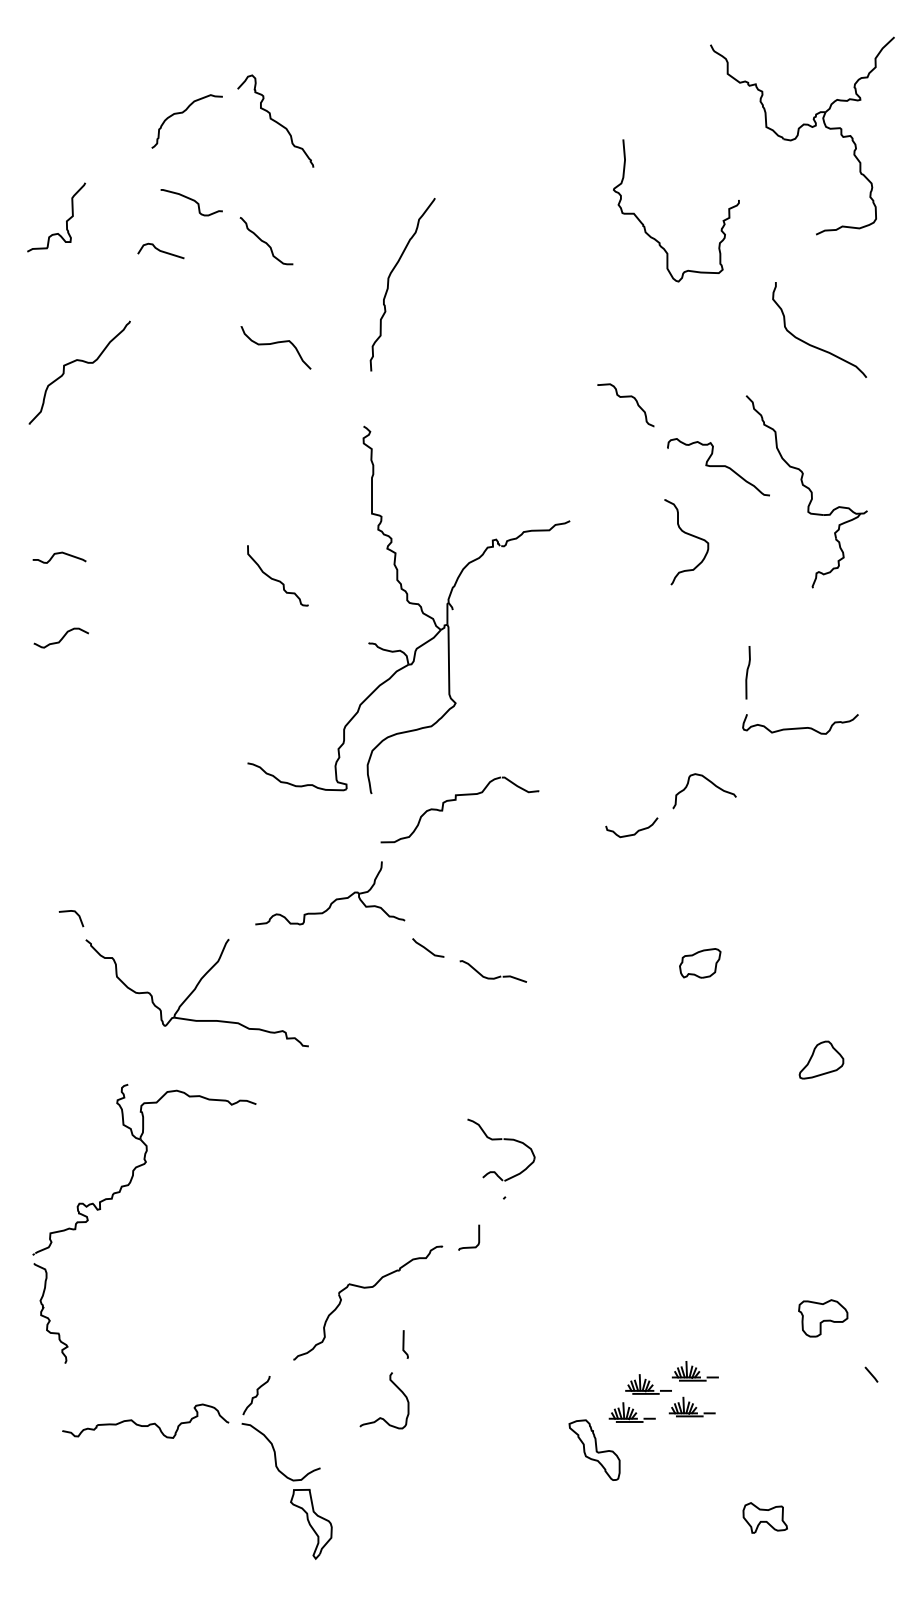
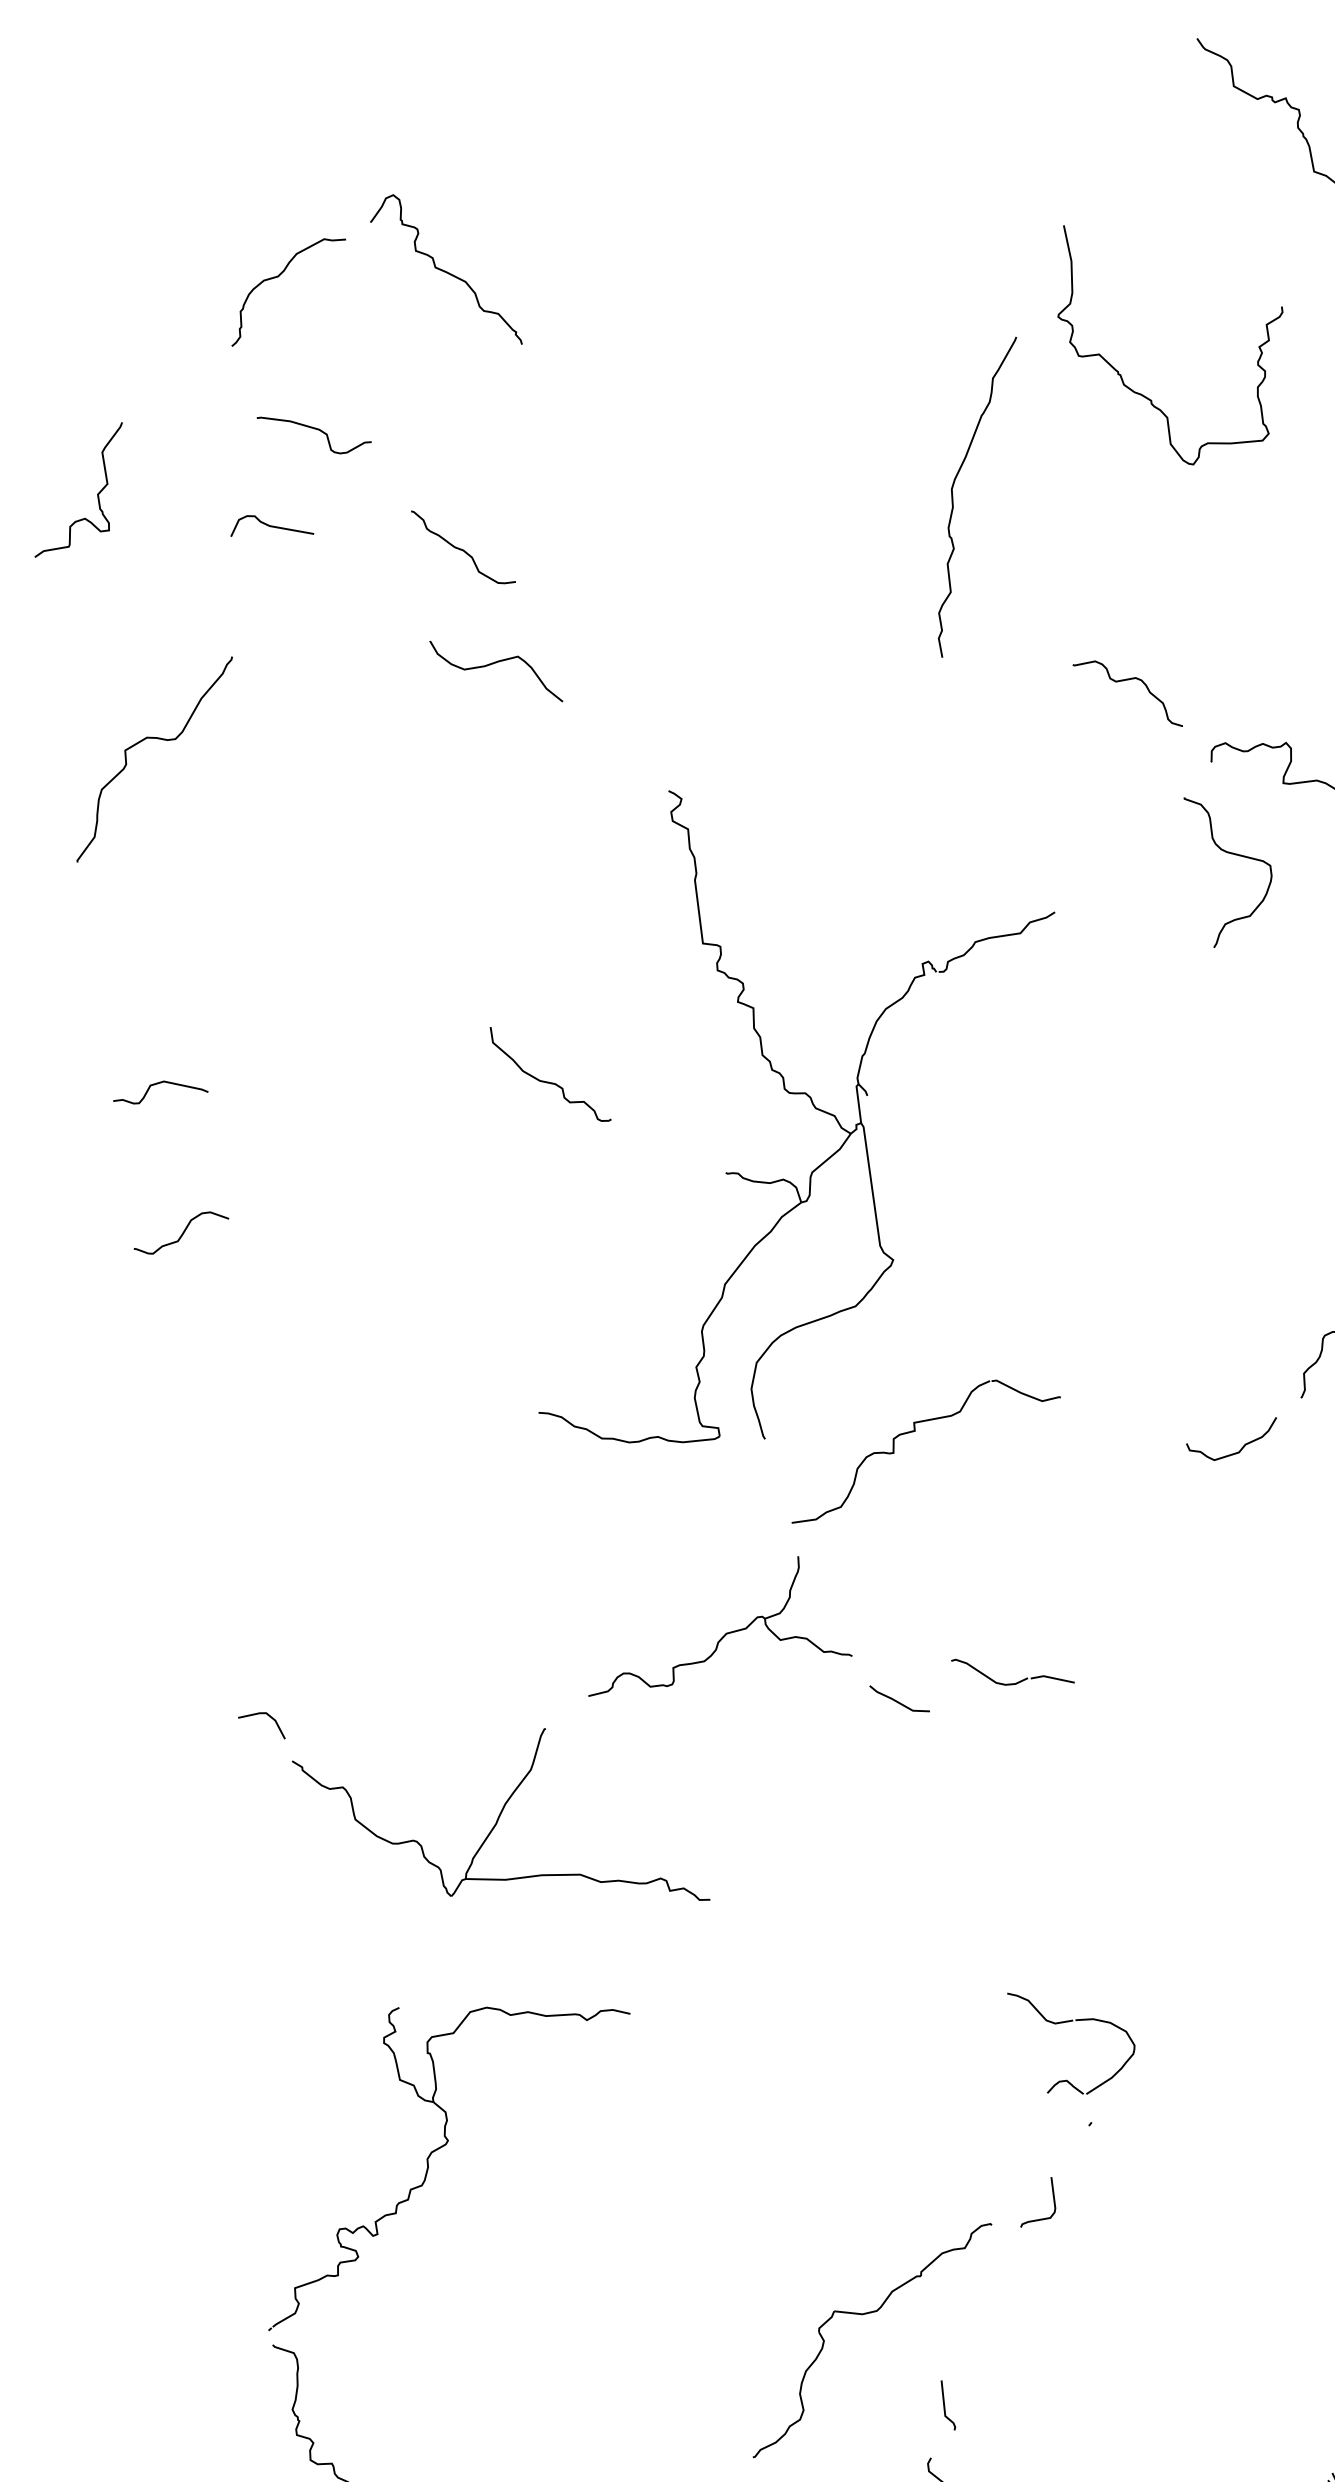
curve: (265, 241) -> (461, 547), moved
curve: (389, 282) -> (954, 496), moved
curve: (689, 535) -> (1235, 856), moved
part: (492, 971) -> (1011, 1671), moved

